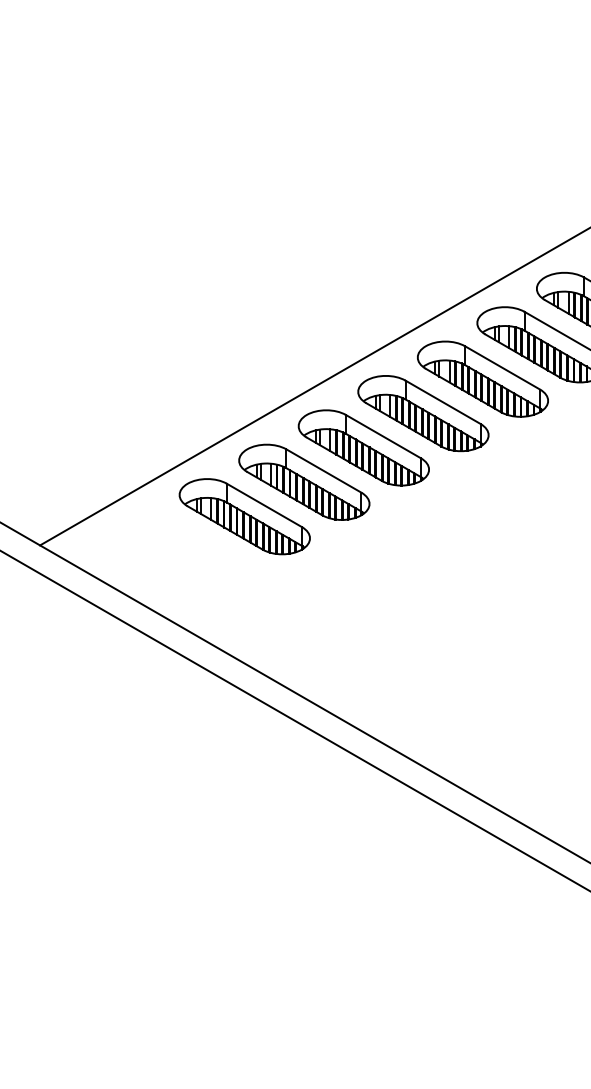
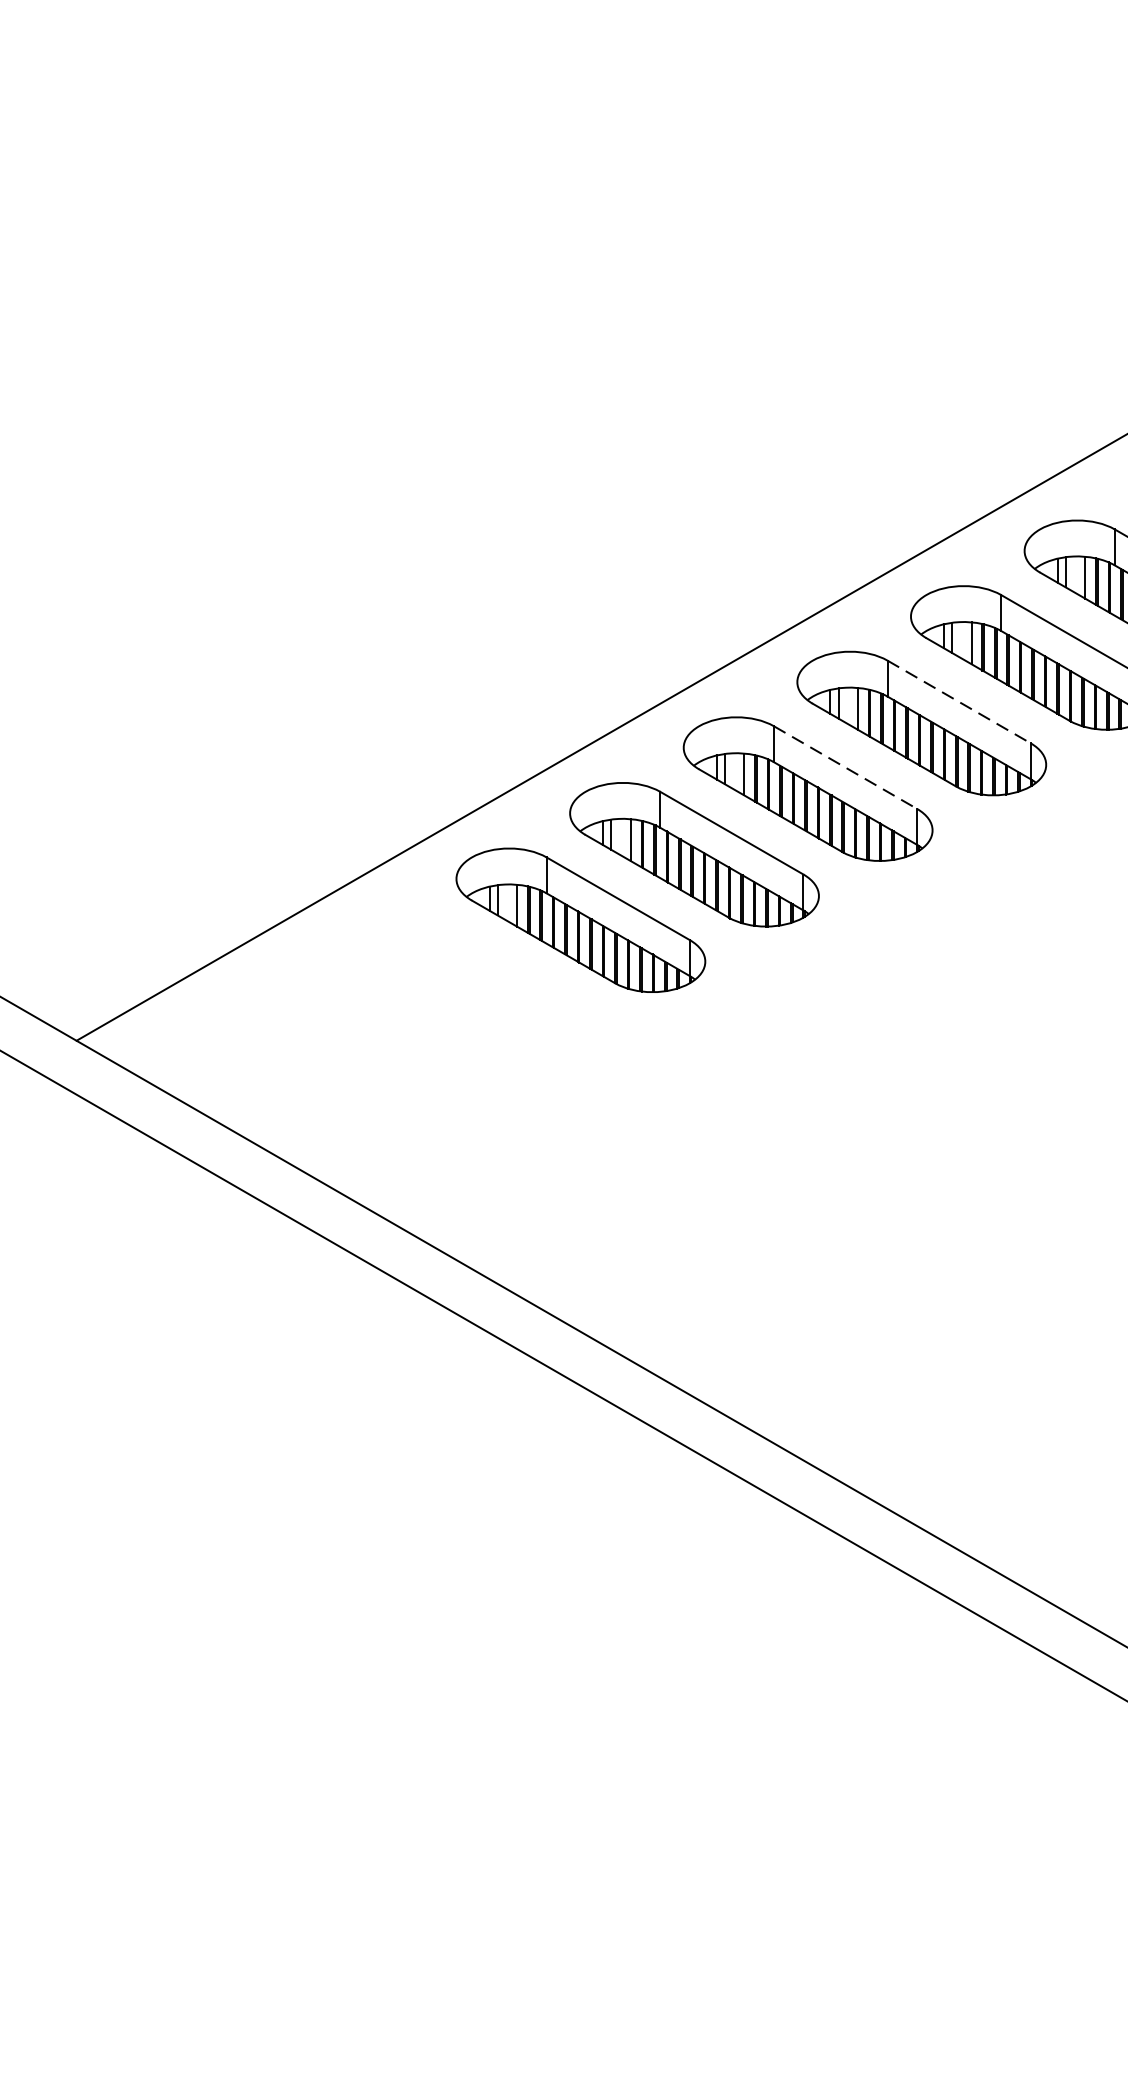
line: (502, 368) -> (959, 703), solid -> dashed
line: (443, 402) -> (846, 768), solid -> dashed
part: (244, 516) -> (466, 985), removed

